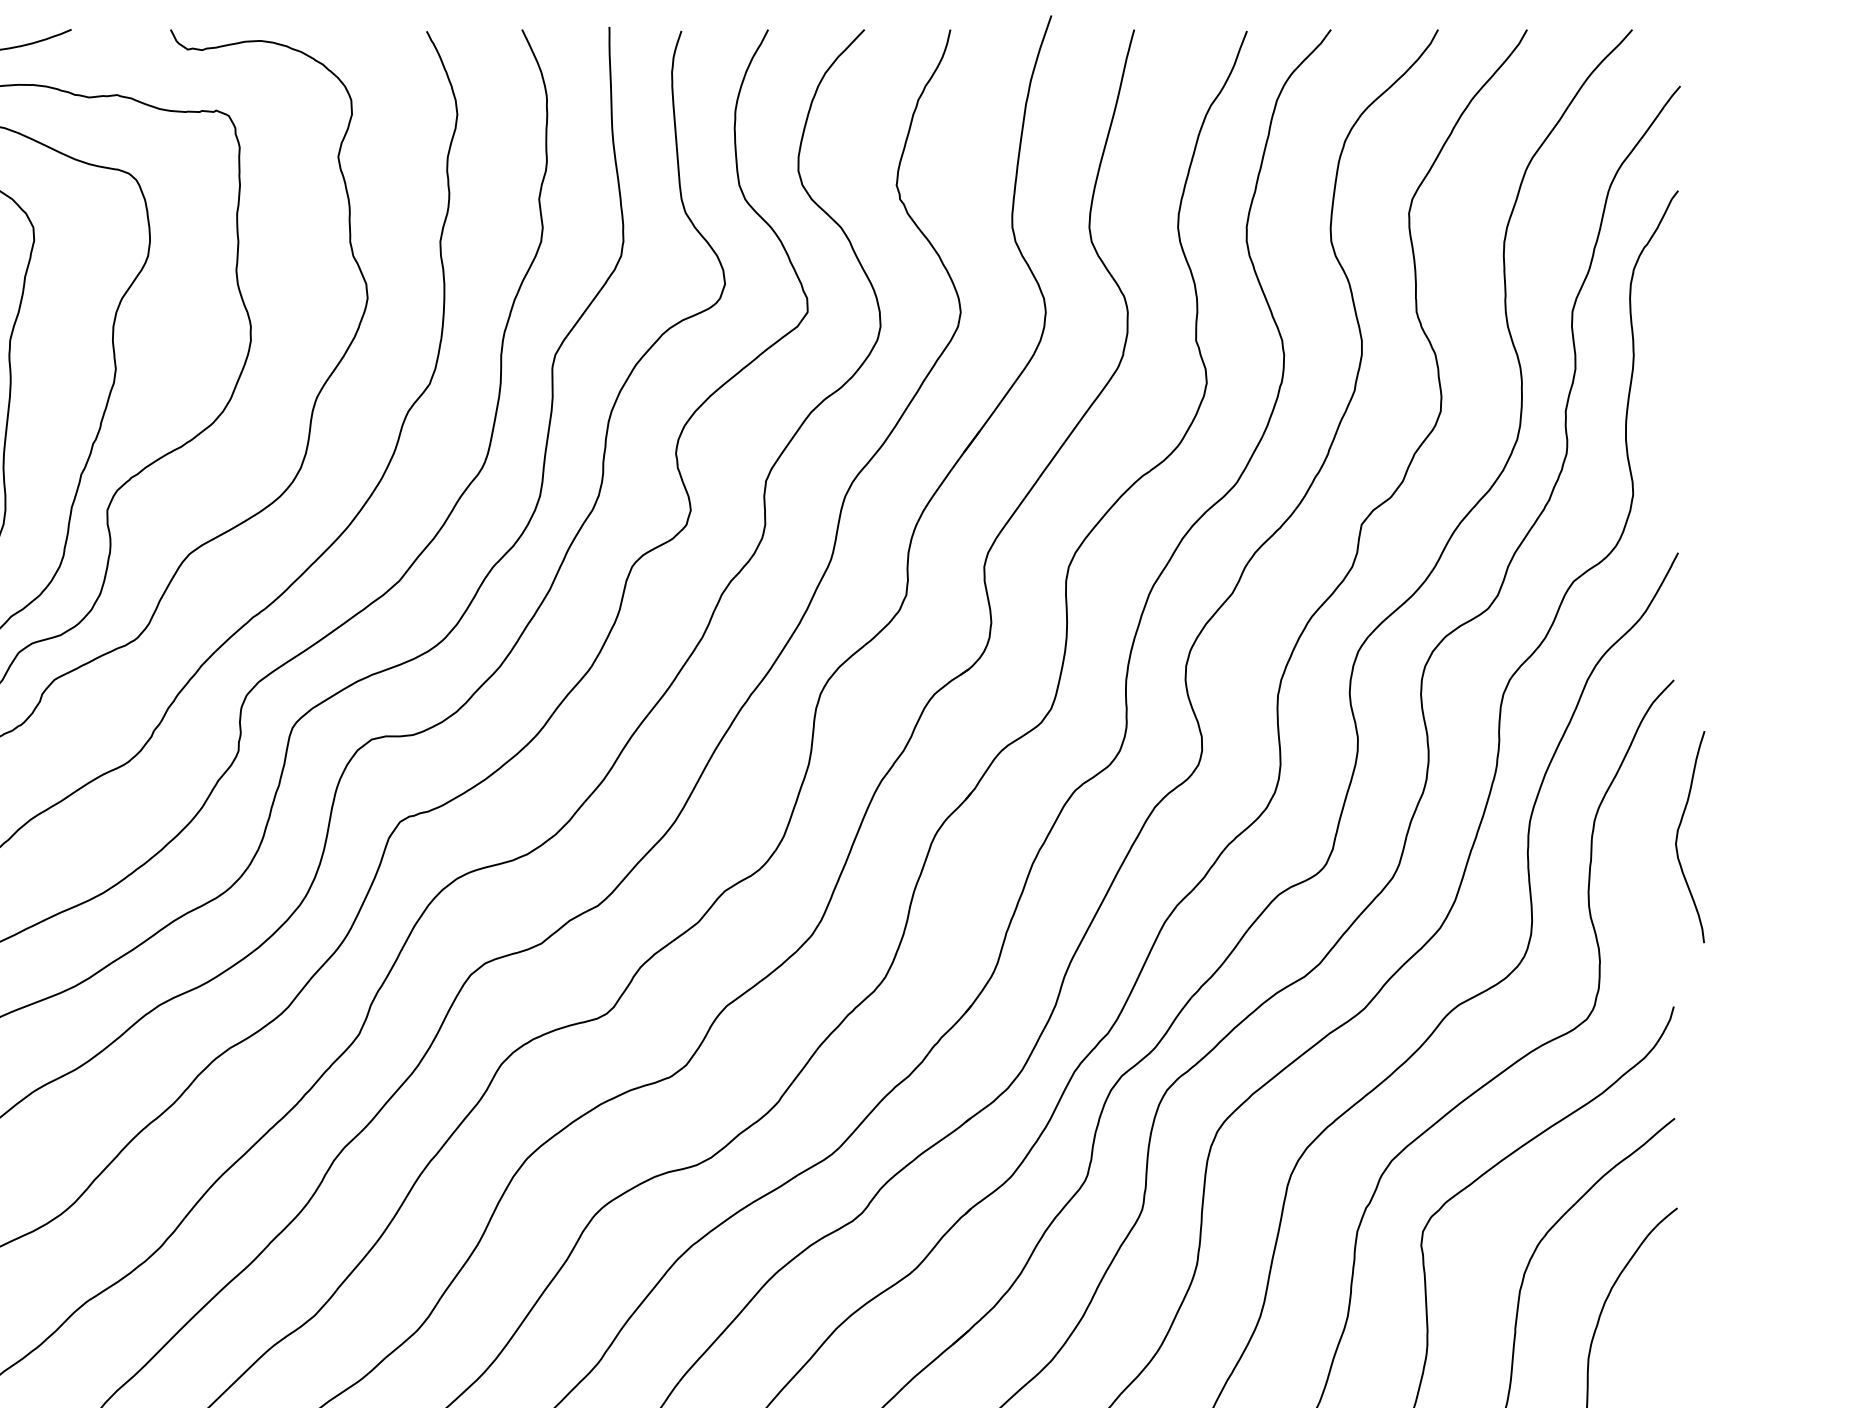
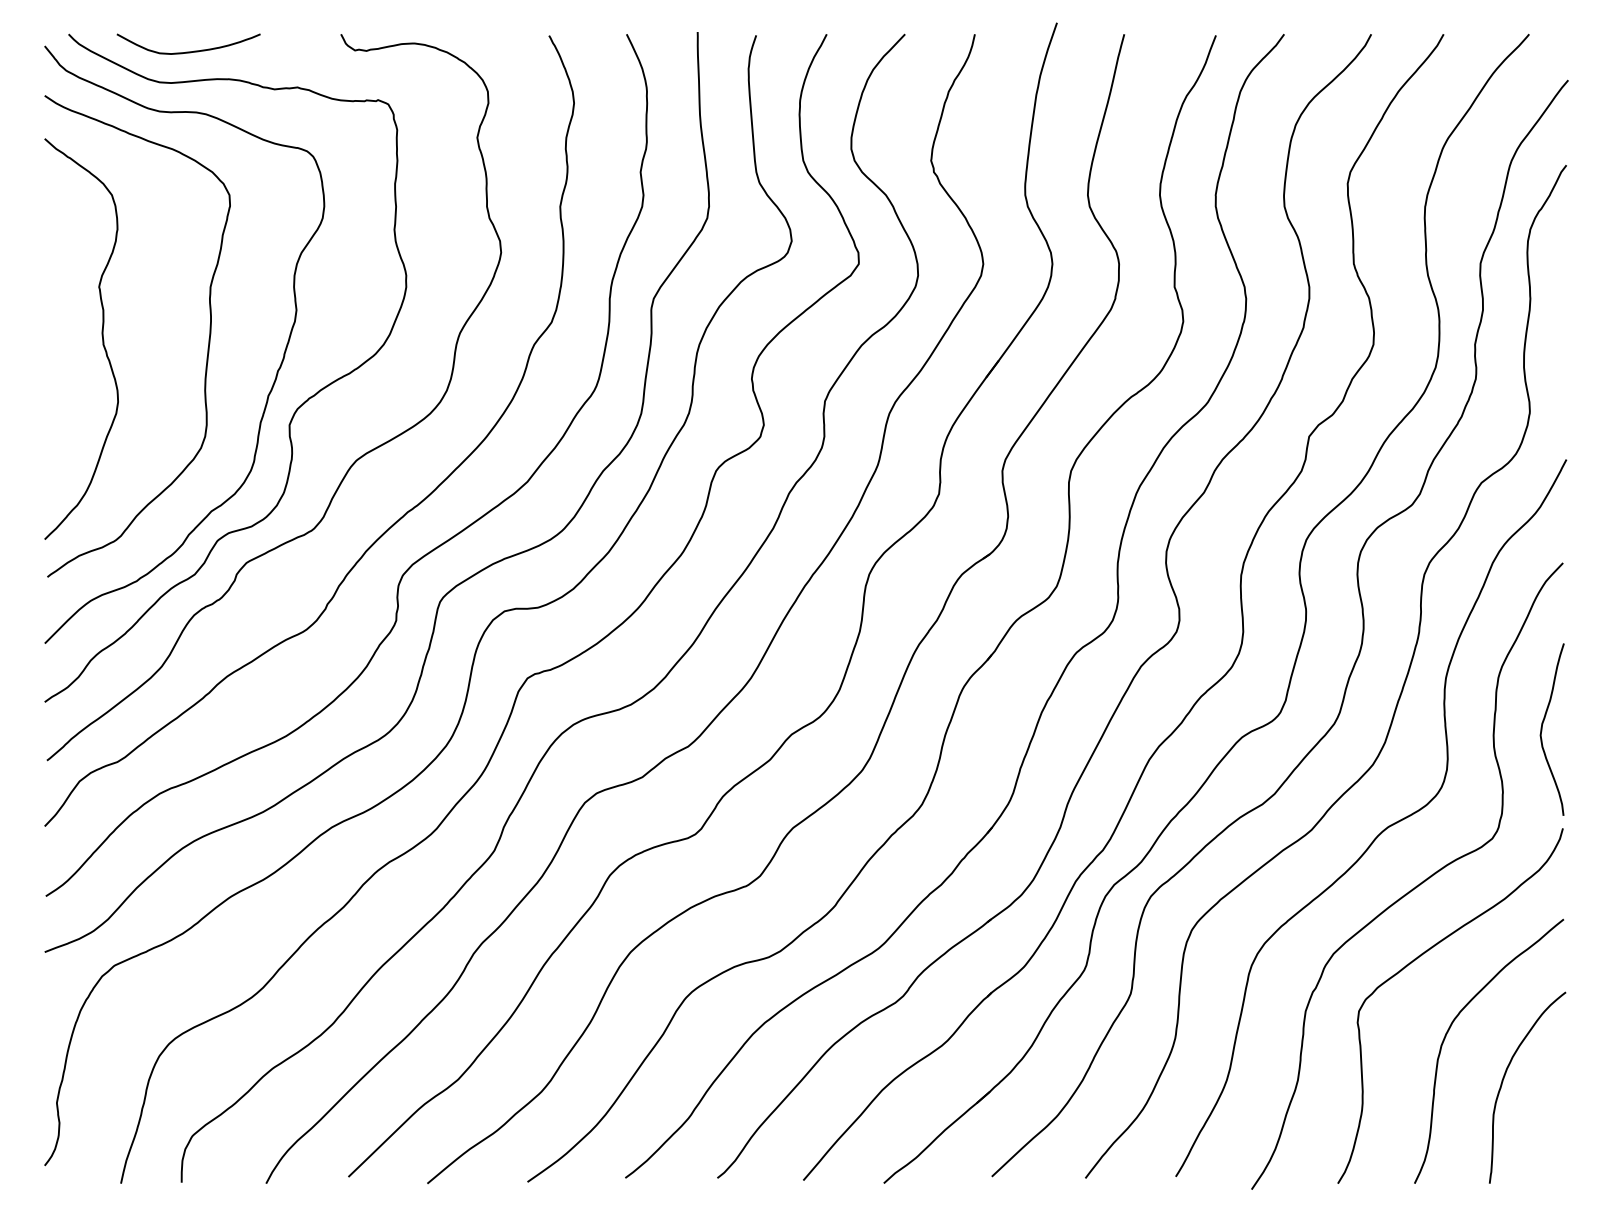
curve: (1678, 836) -> (1542, 729), moved

